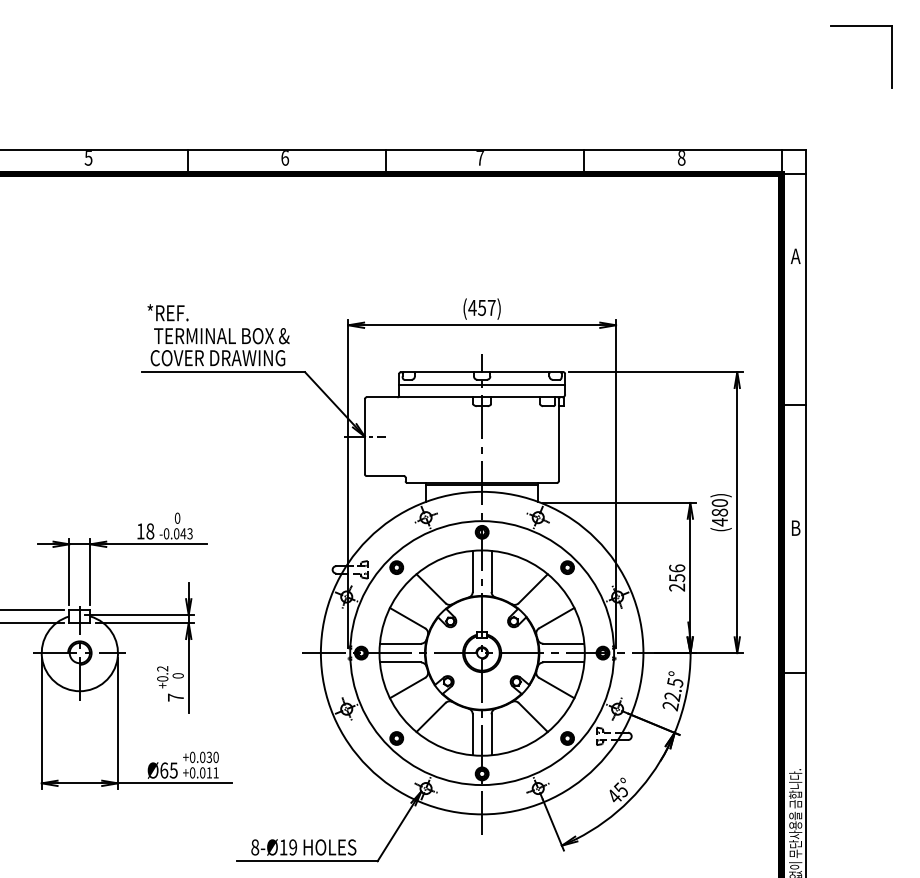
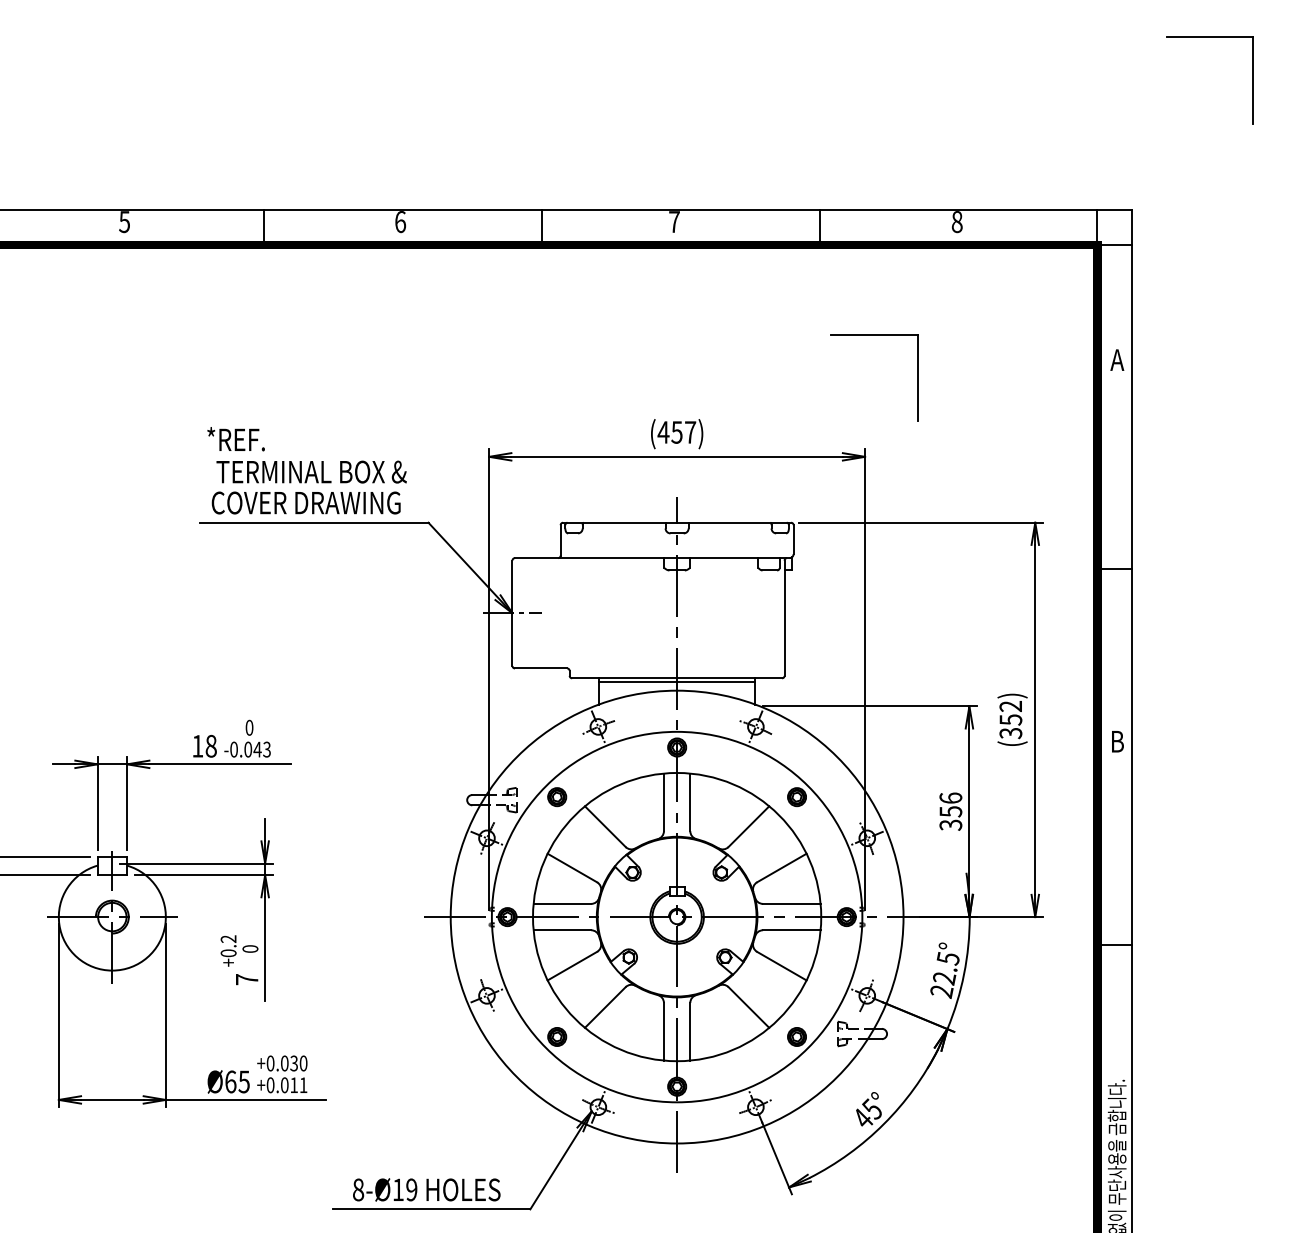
part: (622, 238) -> (874, 335), added
line: (482, 385) -> (677, 541), removed
text: (719, 512) -> (1010, 719), (480) -> (352)
text: (677, 587) -> (951, 824), 256 -> 356

